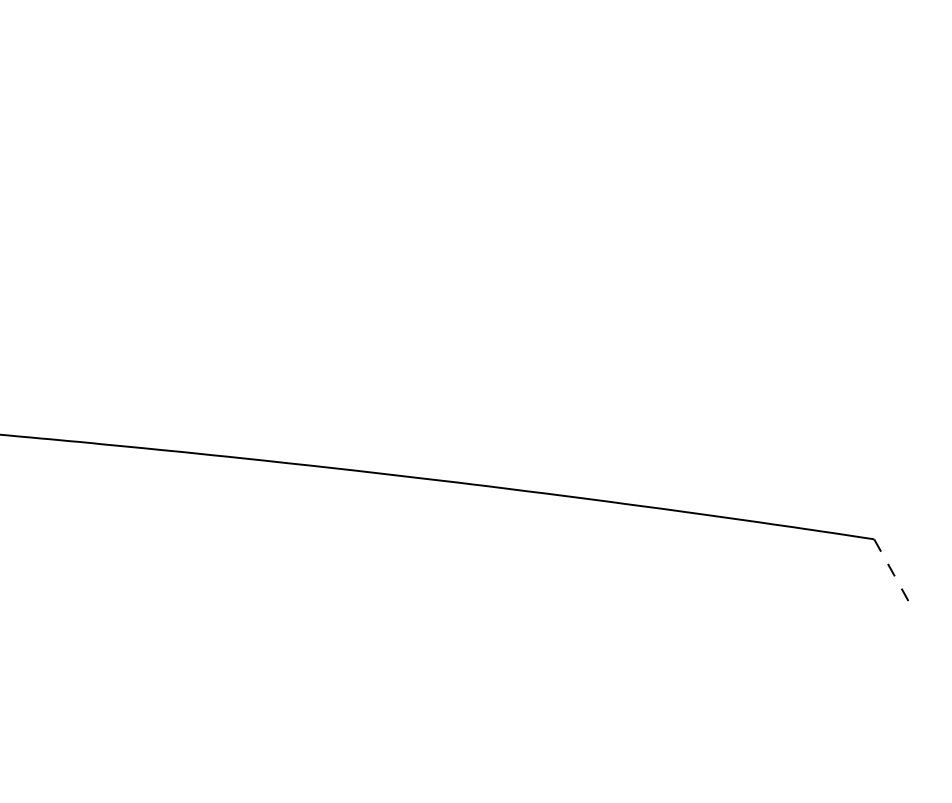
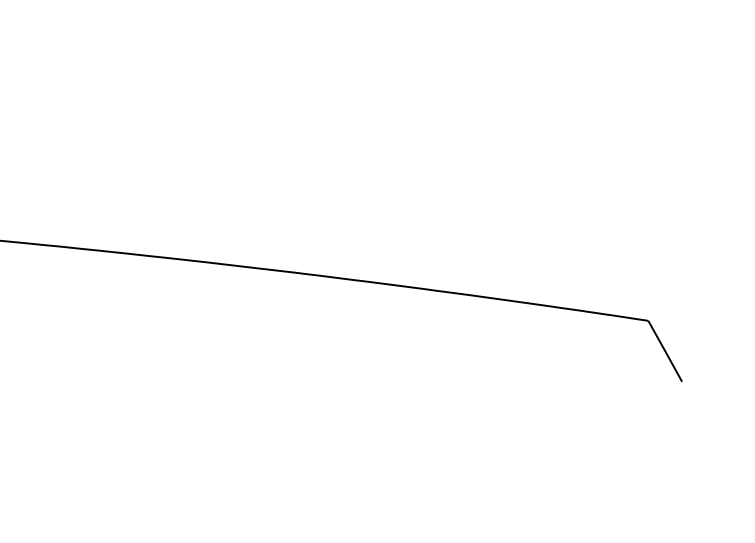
line: (894, 575) -> (665, 351), dashed -> solid

